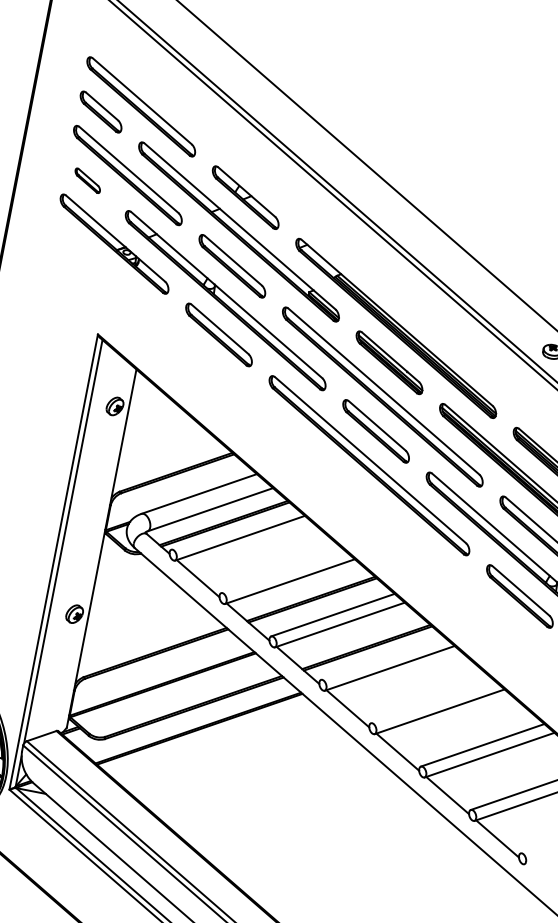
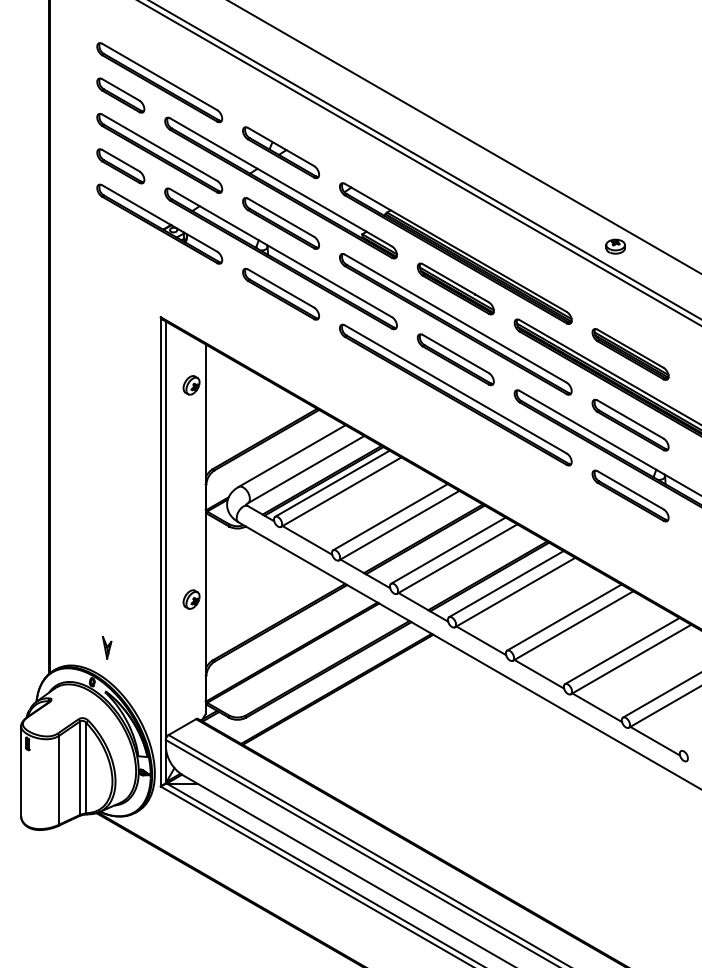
part: (87, 180) -> (120, 166), size x1.67
line: (233, 528) -> (332, 483), added
line: (283, 572) -> (390, 517), added
line: (382, 658) -> (506, 584), added
line: (432, 701) -> (564, 617), added

